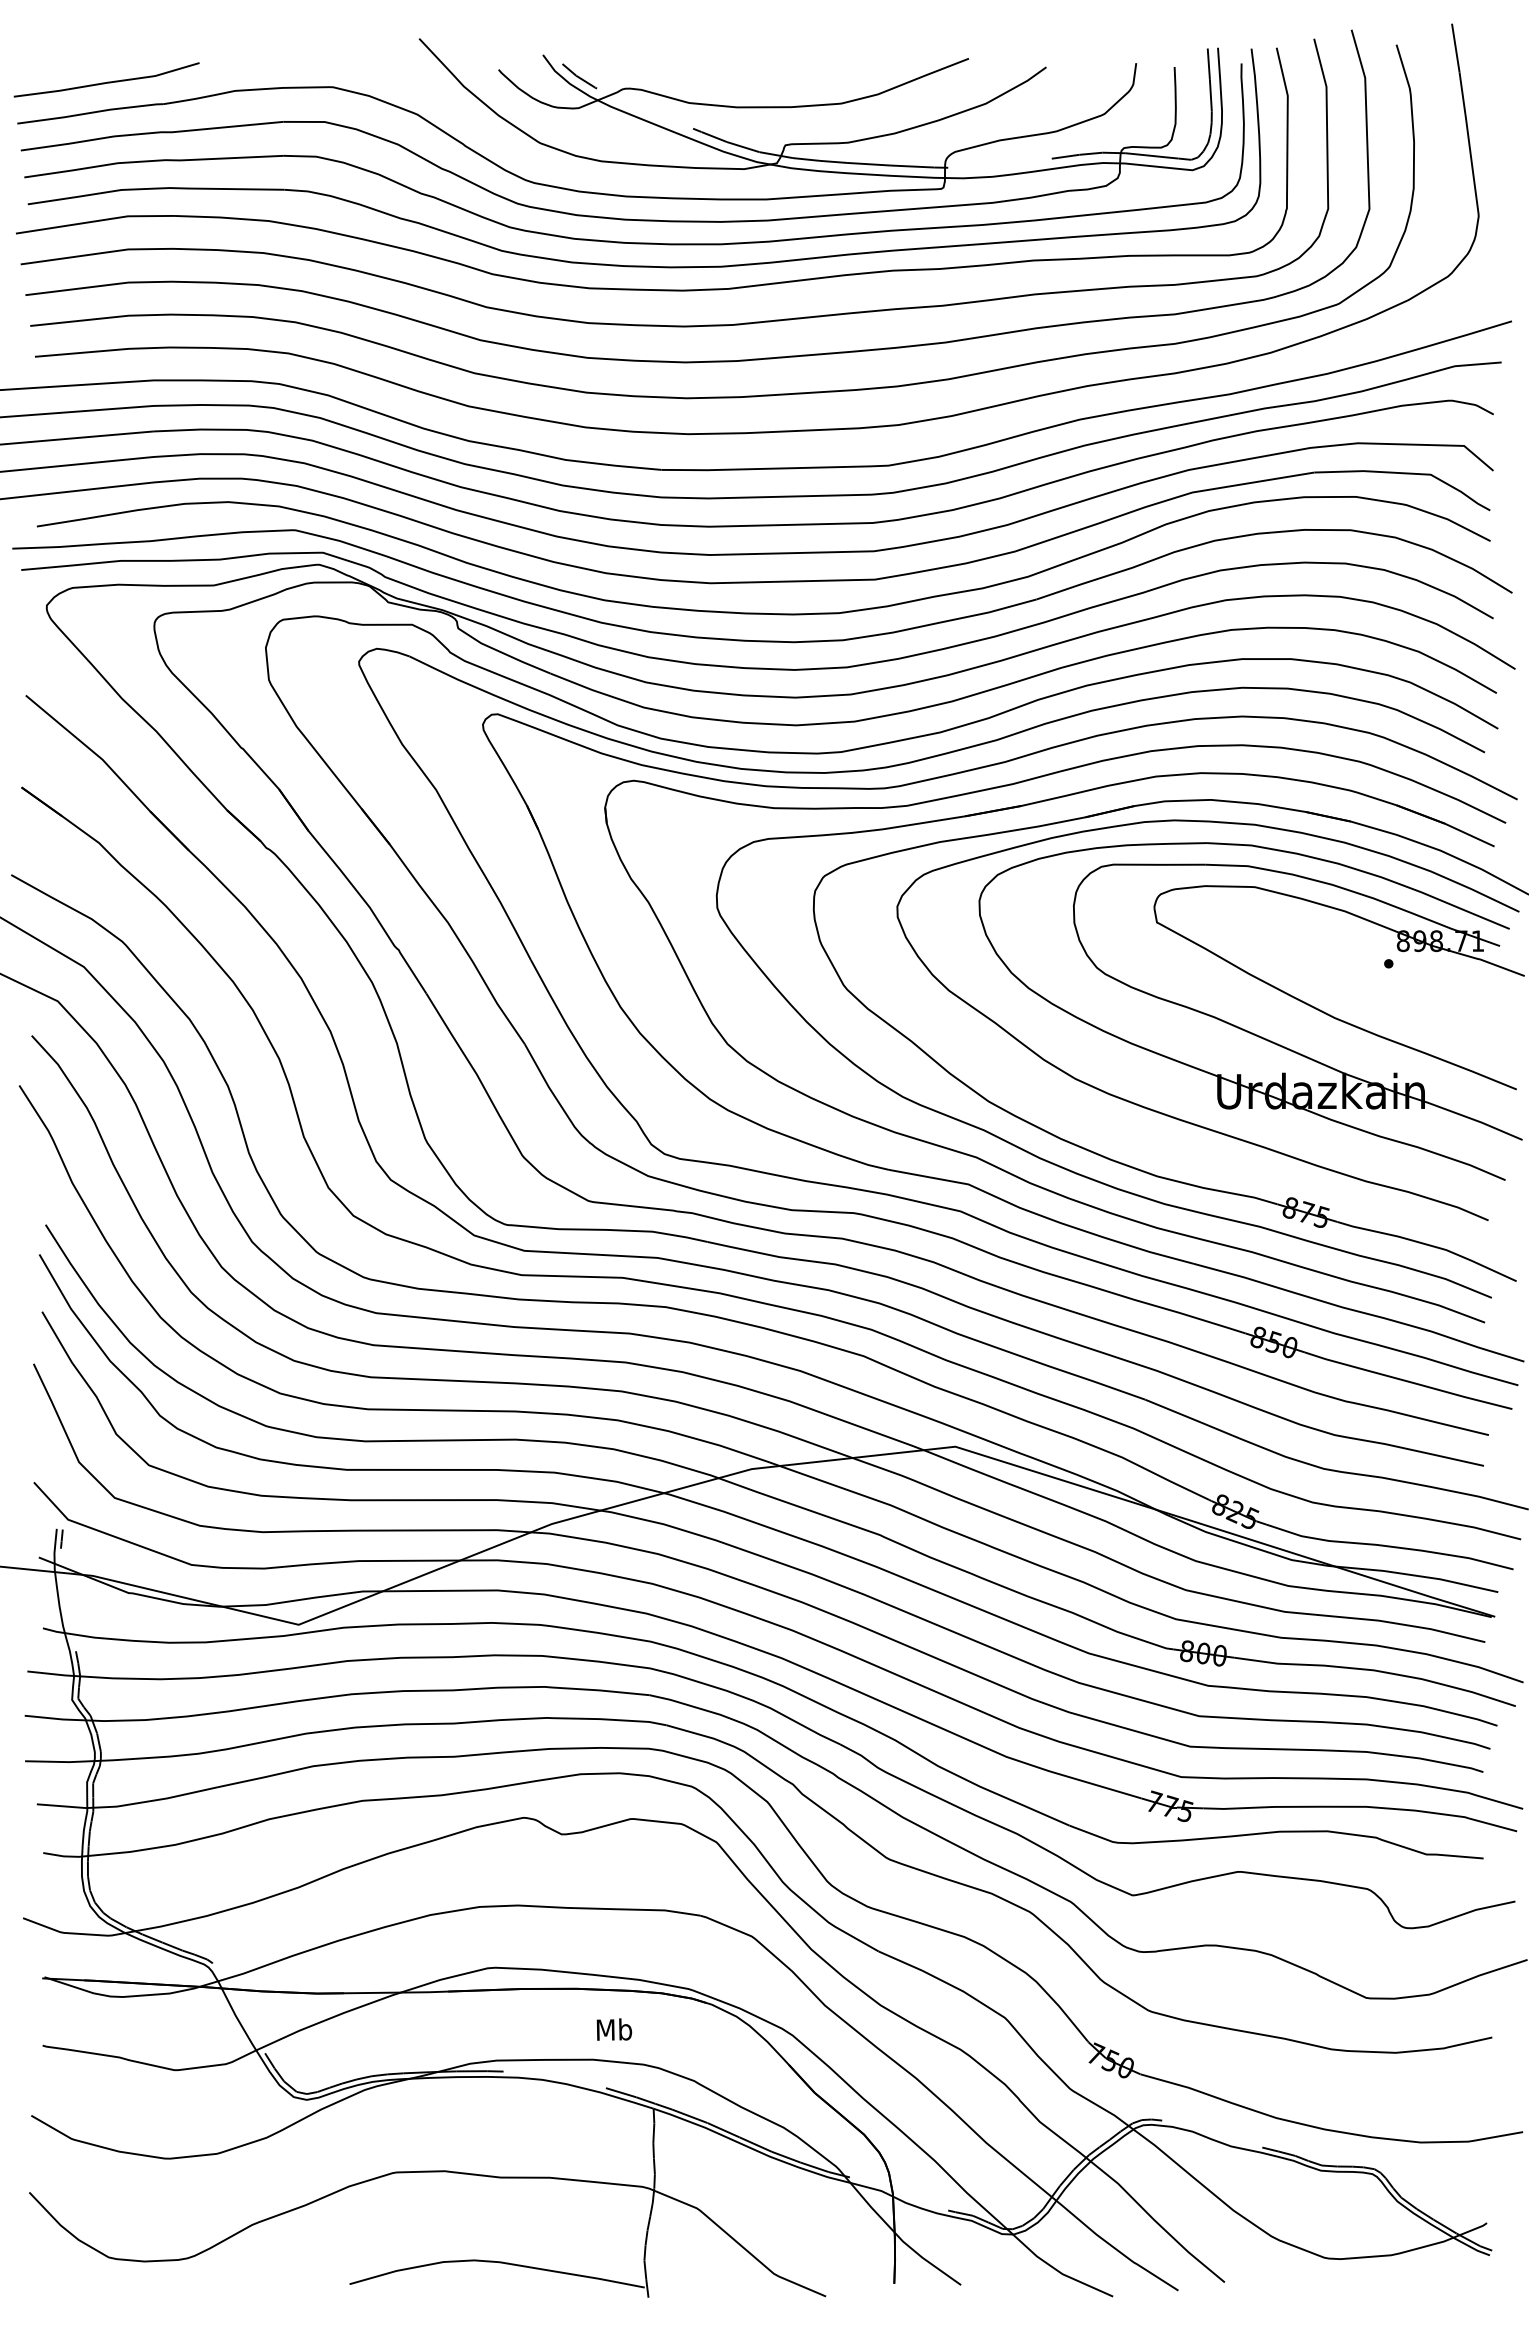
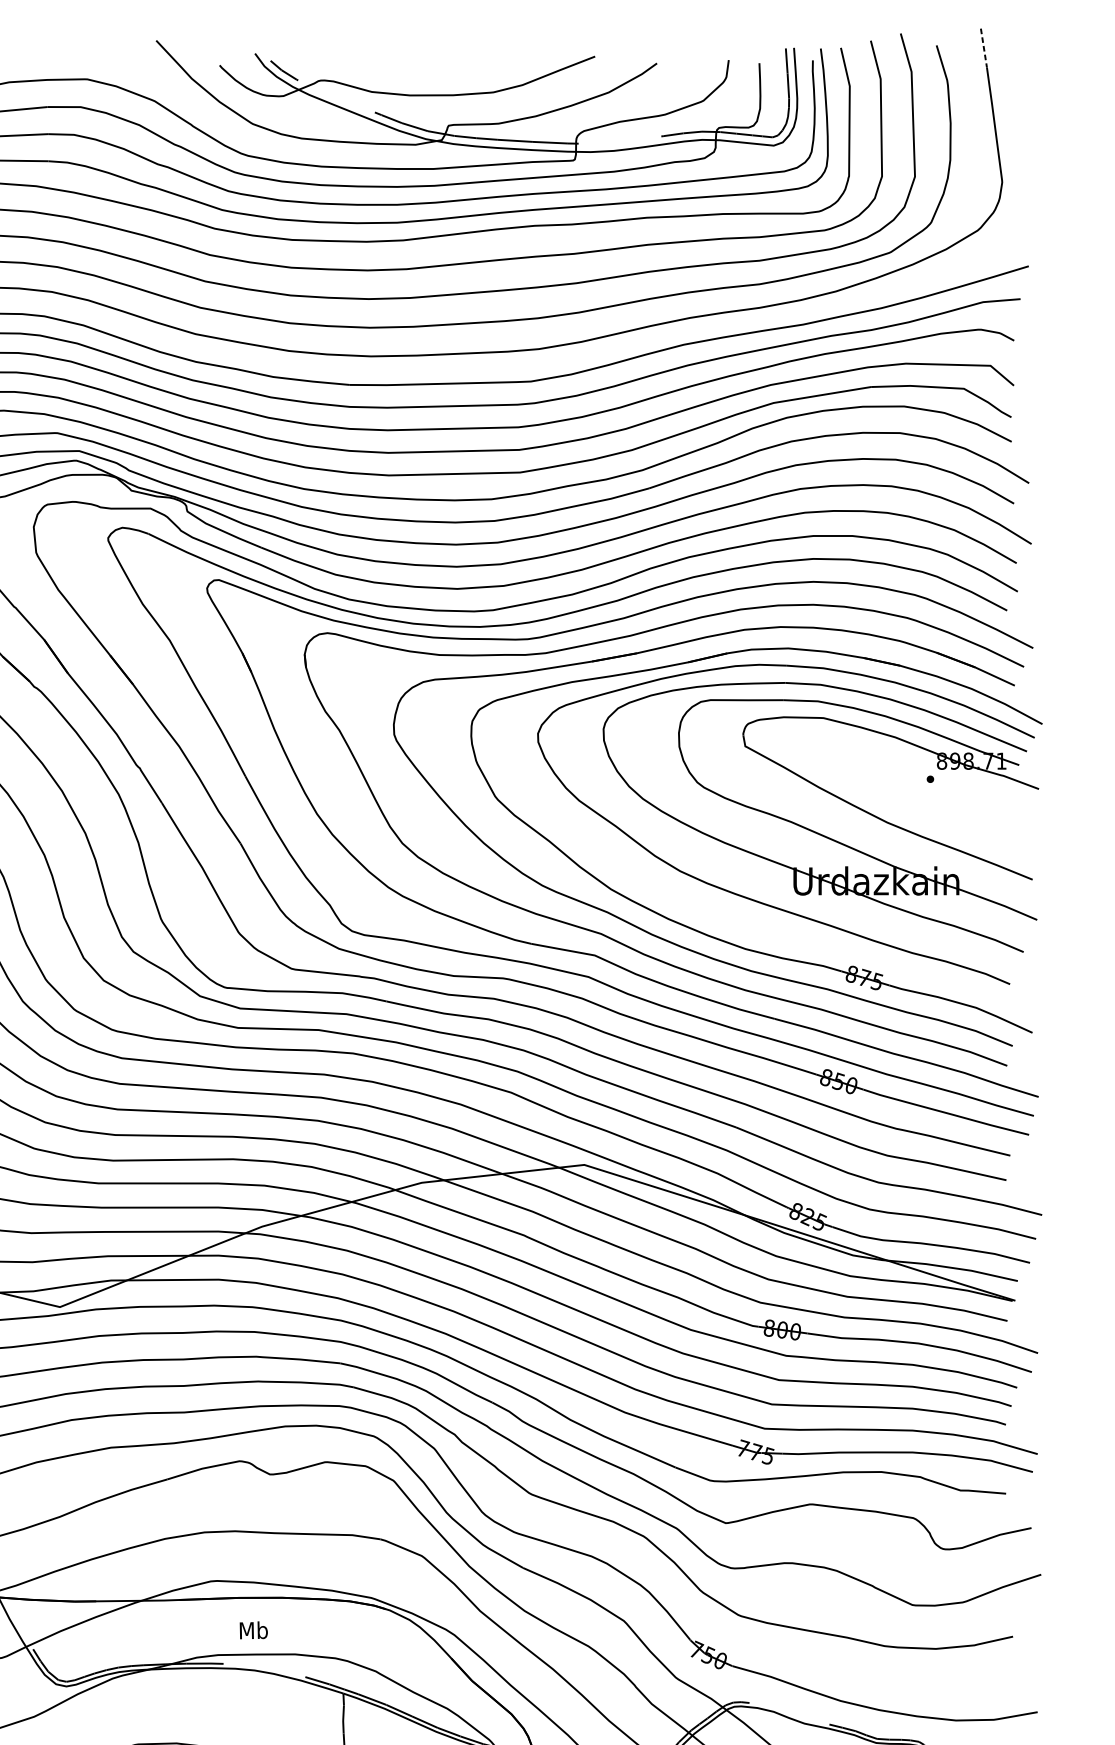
line: (1455, 48) -> (983, 48), solid -> dashed
text: (614, 2029) -> (253, 1630), moved

